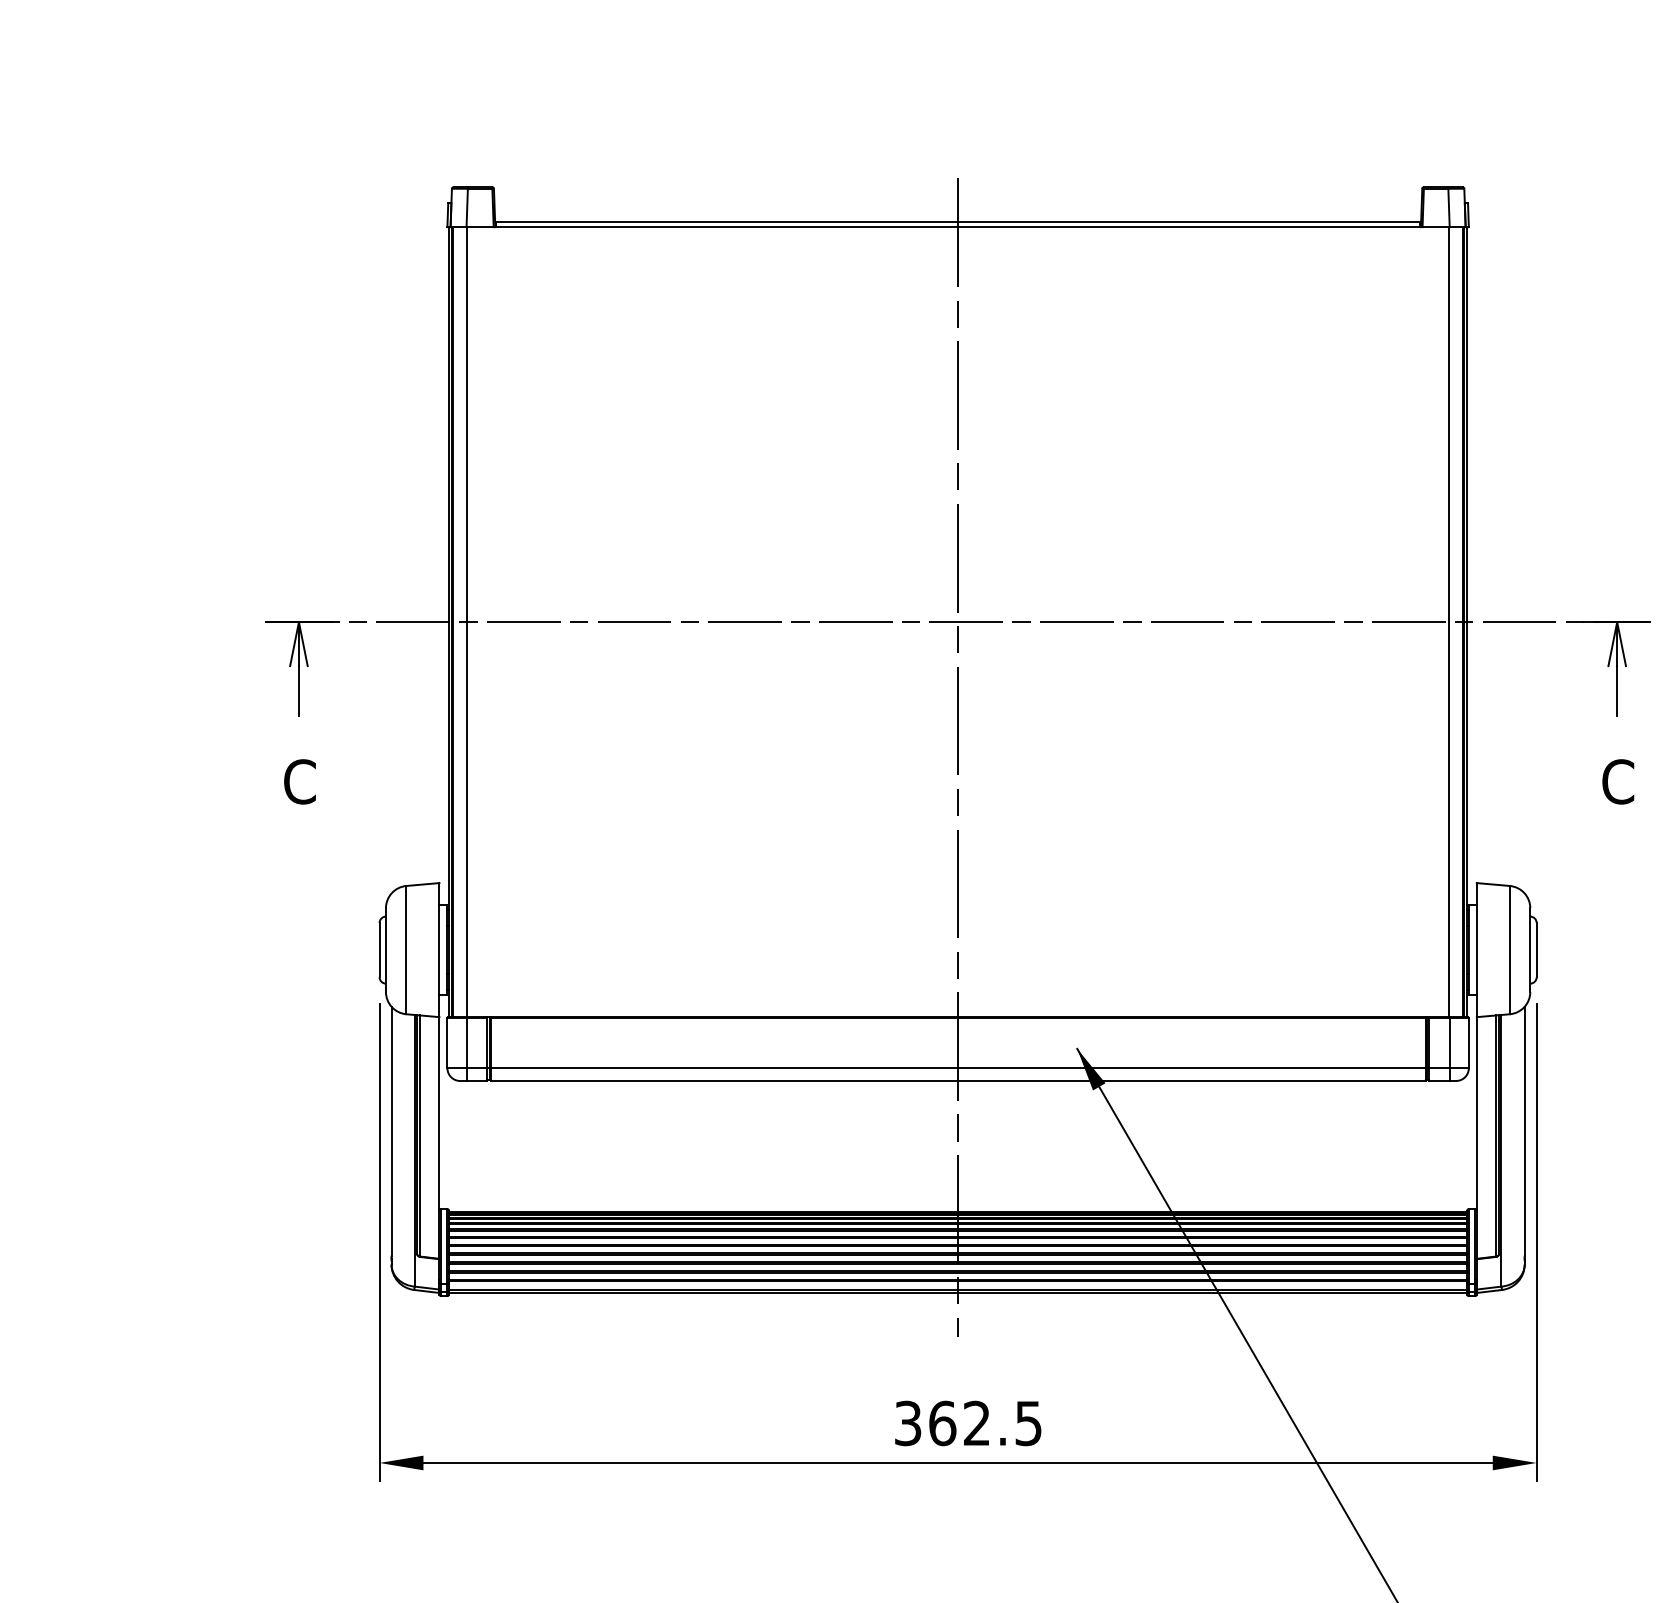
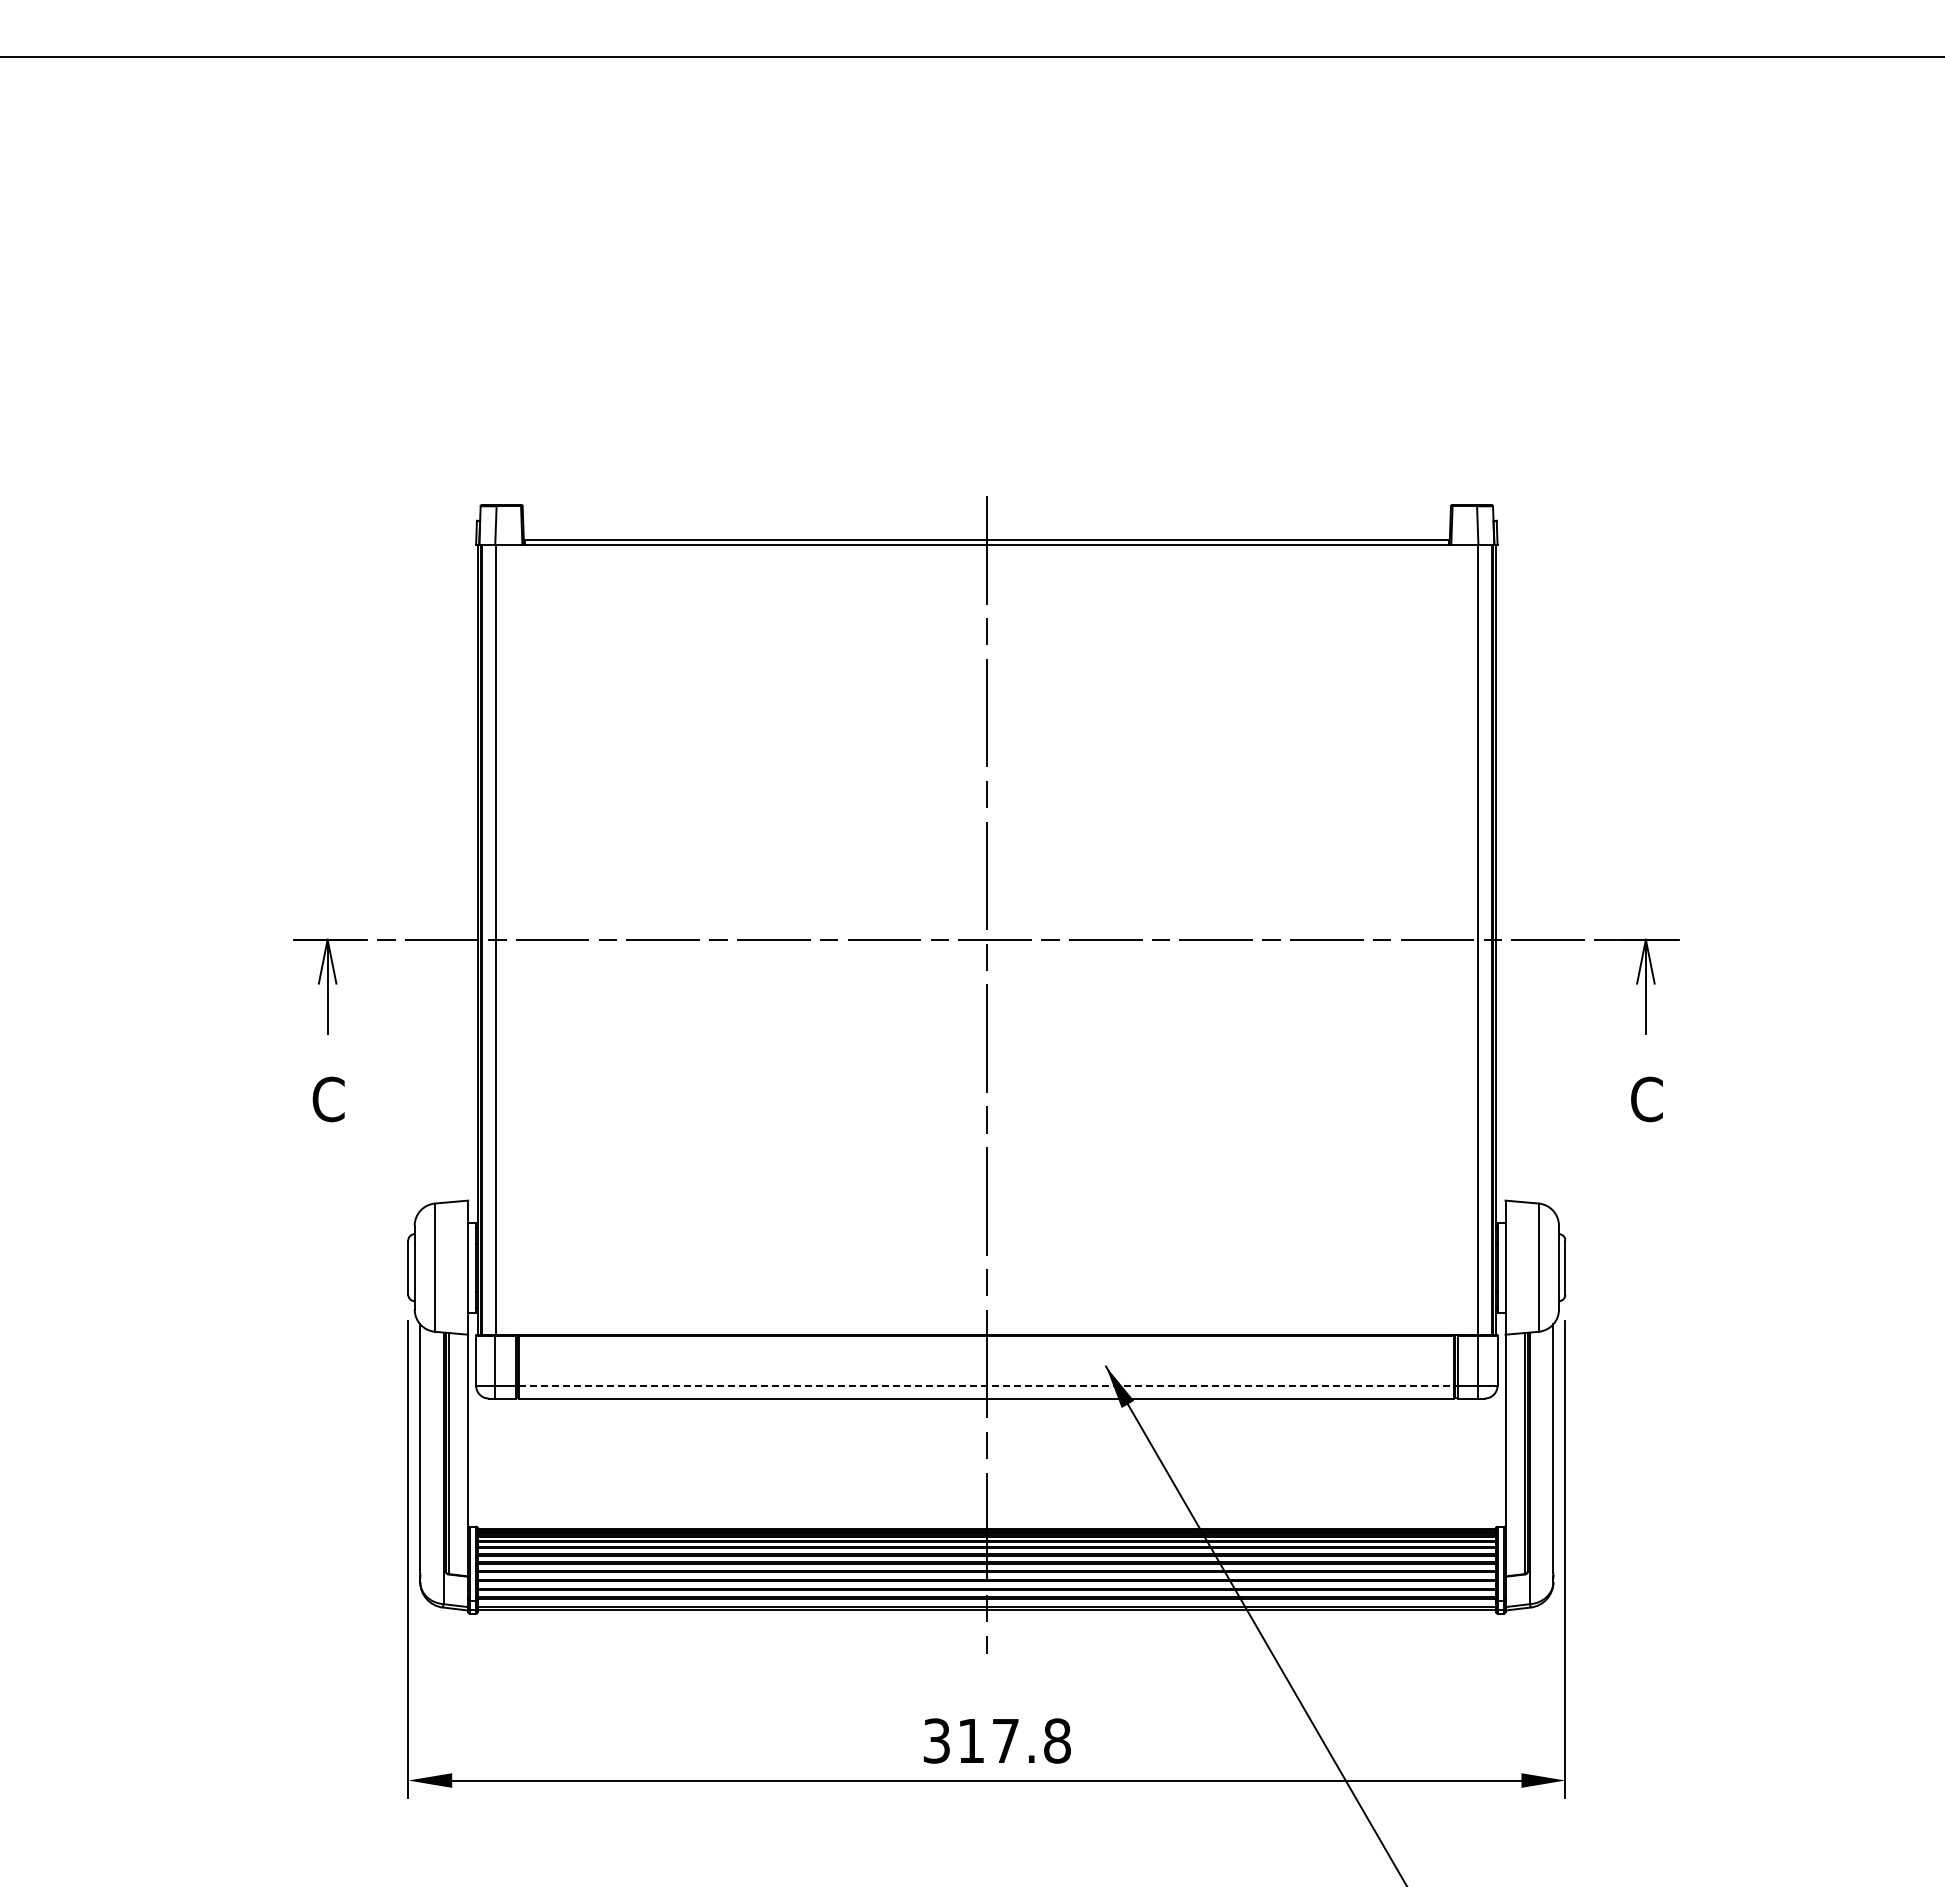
line: (957, 1067) -> (986, 1385), solid -> dashed
text: (985, 1422) -> (1014, 1740), 362.5 -> 317.8

